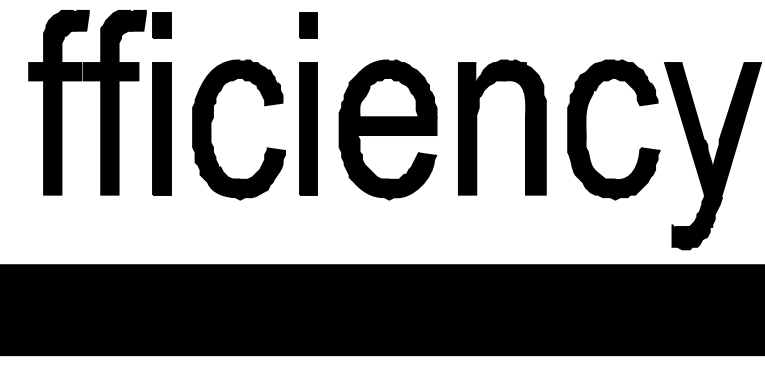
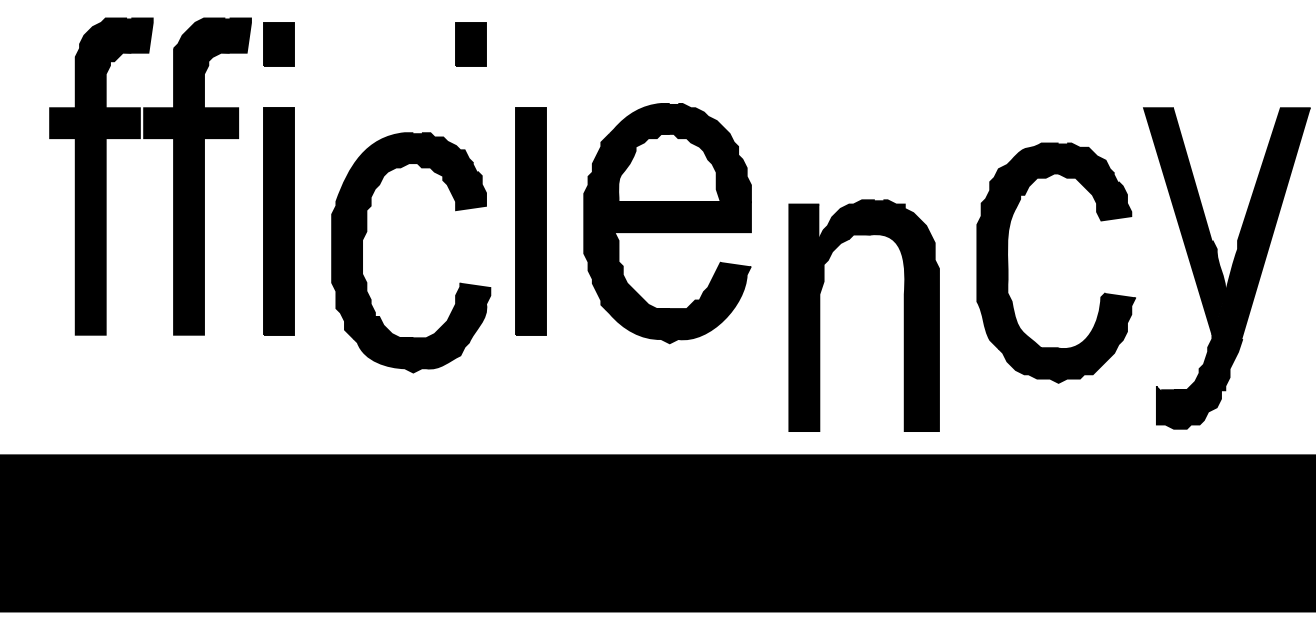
part: (308, 25) -> (470, 43), moved
part: (213, 119) -> (367, 234), moved
part: (525, 127) -> (904, 315), moved
part: (586, 129) -> (1008, 262), moved

